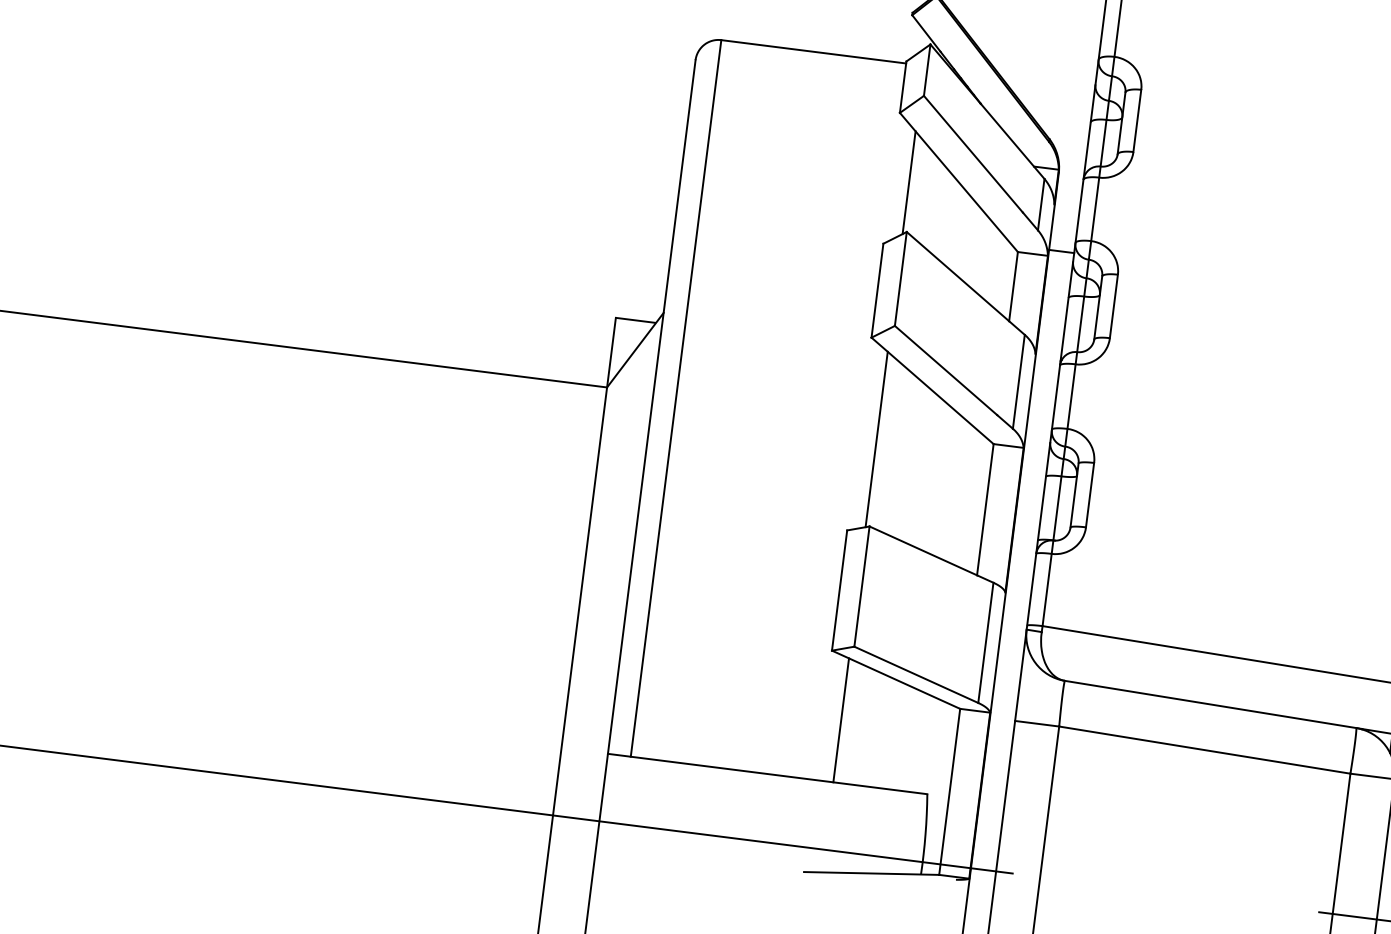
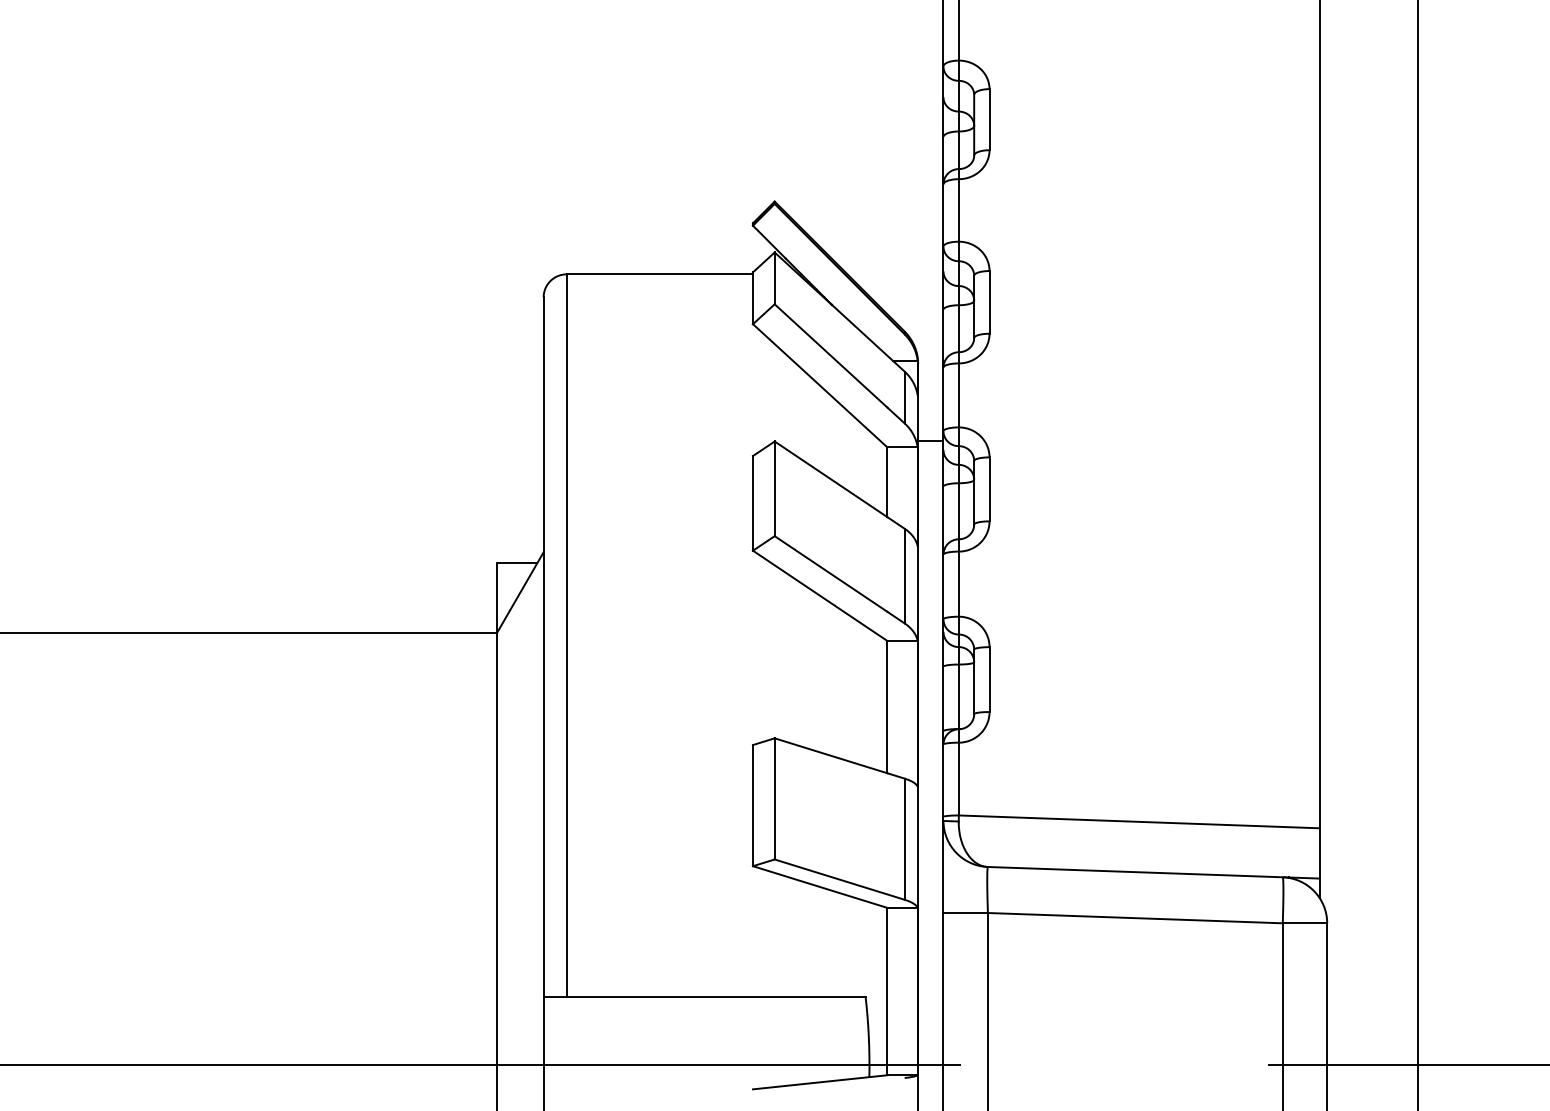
line: (908, 182) -> (770, 392), removed
line: (876, 438) -> (770, 650), removed
line: (840, 719) -> (770, 933), removed

